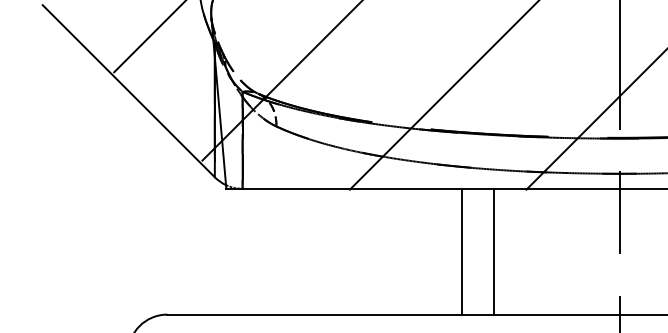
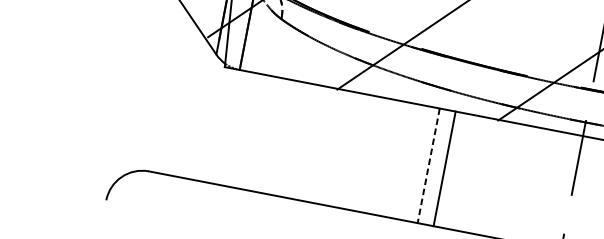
line: (462, 251) -> (428, 165), solid -> dashed
line: (493, 251) -> (444, 168), moved

